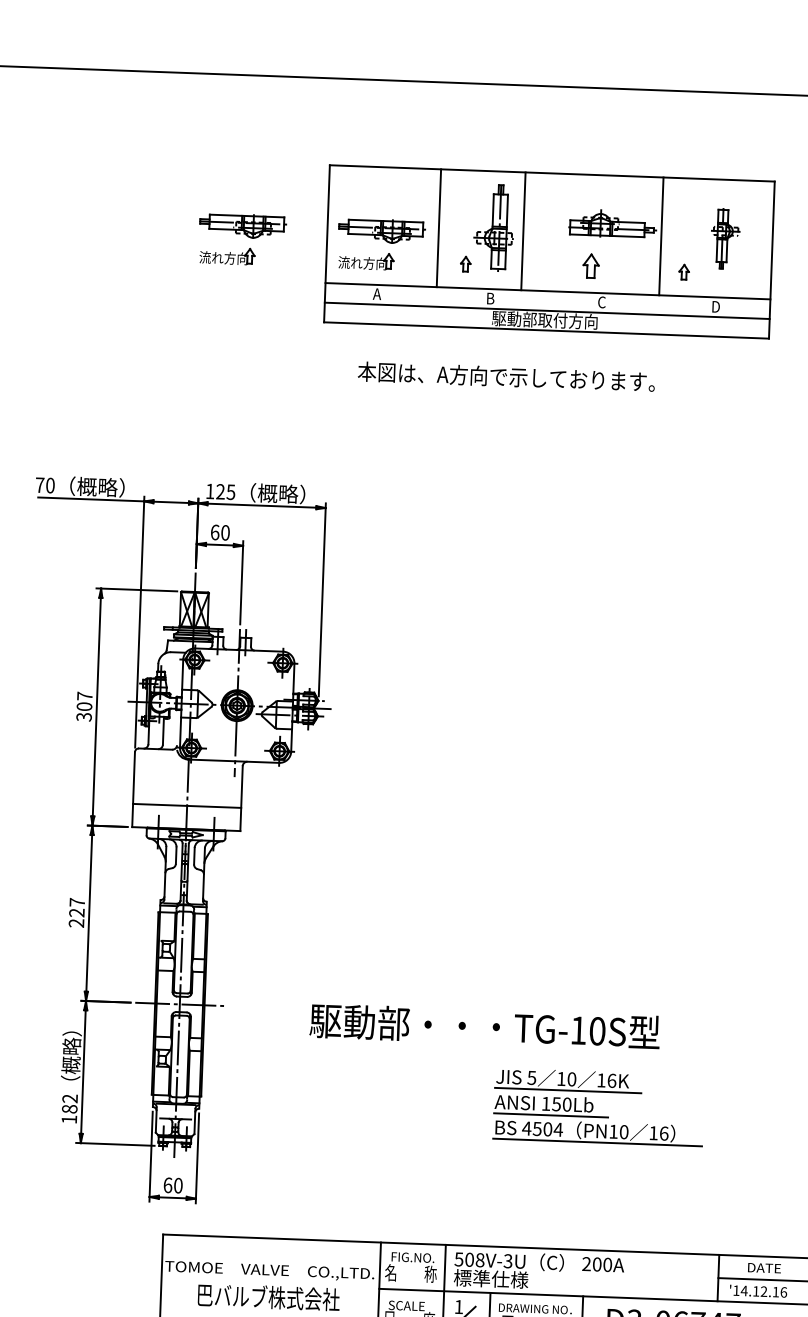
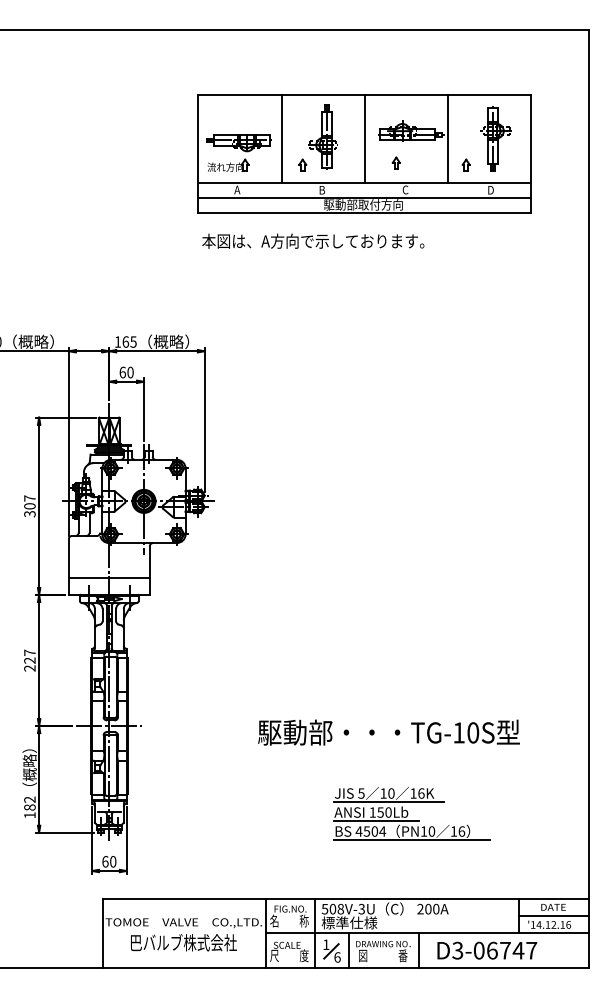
line: (522, 230) -> (364, 138), moved
part: (724, 237) -> (495, 138), size x1.43
part: (241, 239) -> (134, 152), removed
part: (589, 265) -> (395, 162), size x0.62
text: (506, 375) -> (313, 240), moved
text: (220, 491) -> (125, 341), 125 -> 165
text: (484, 1026) -> (388, 732), moved
part: (597, 1107) -> (411, 813), moved

